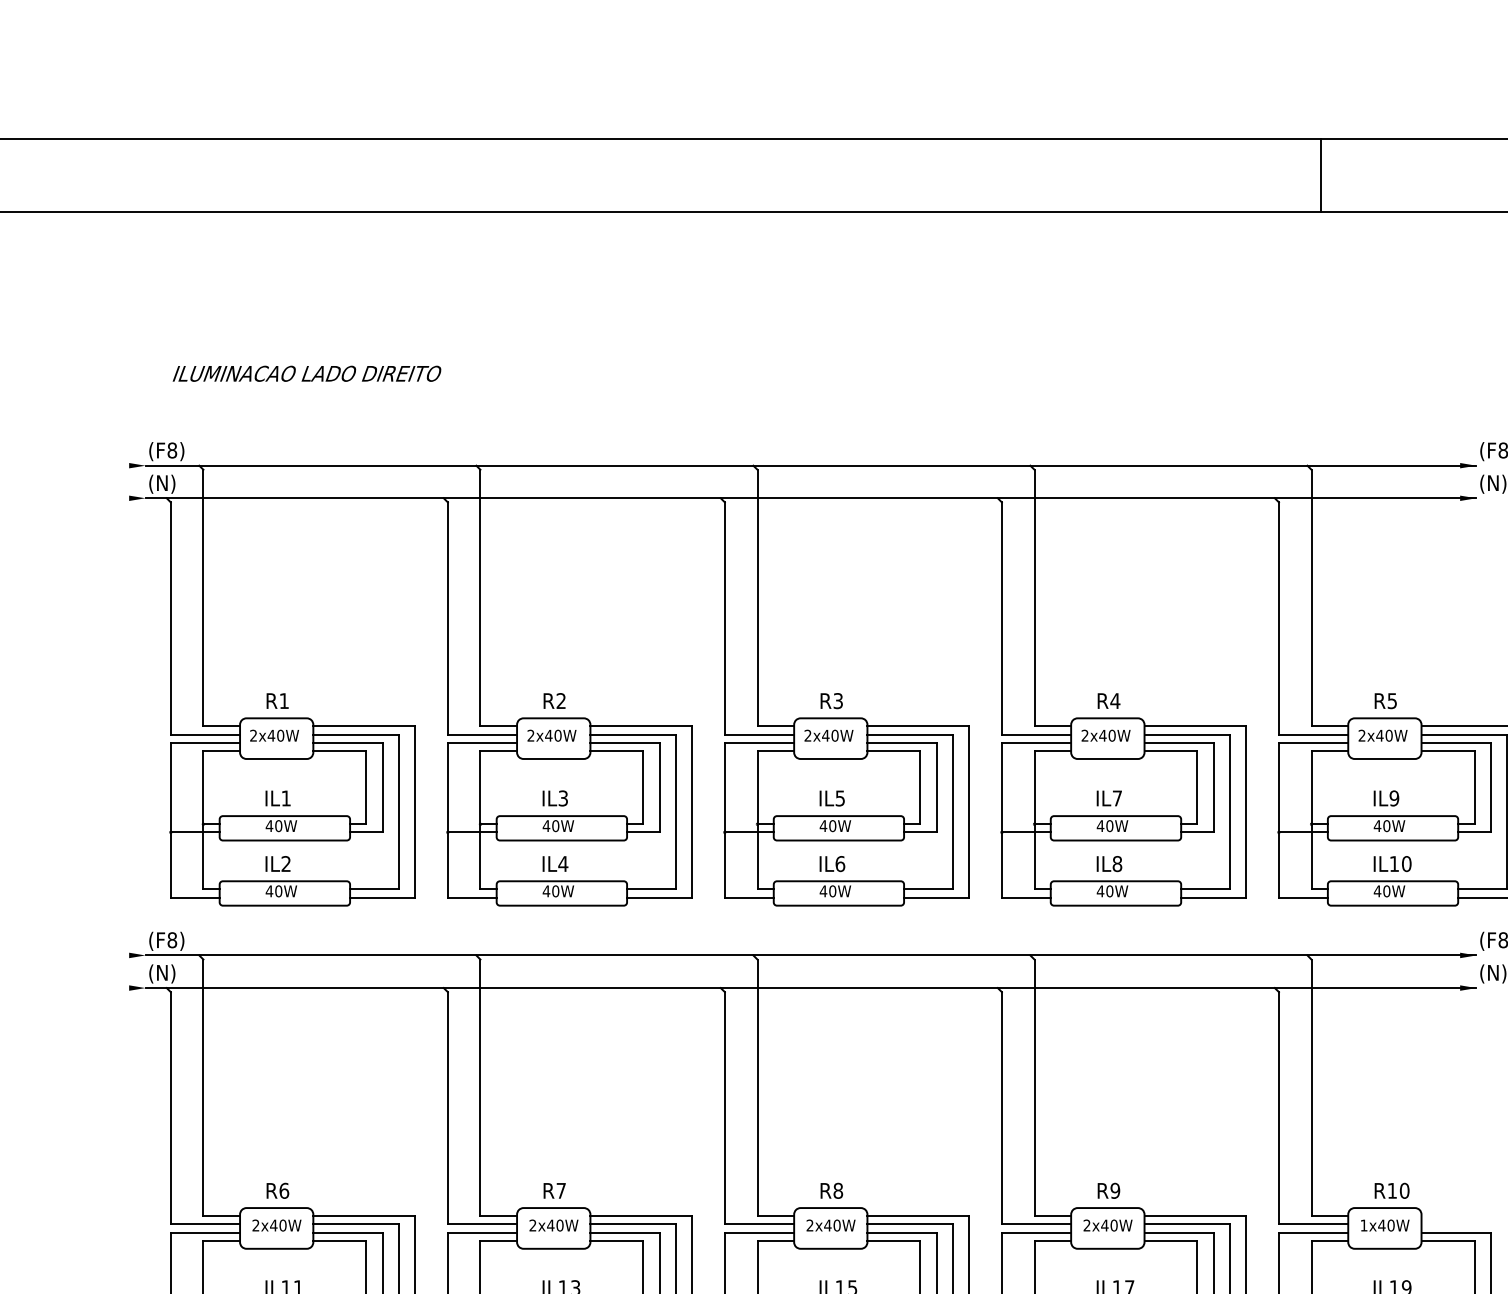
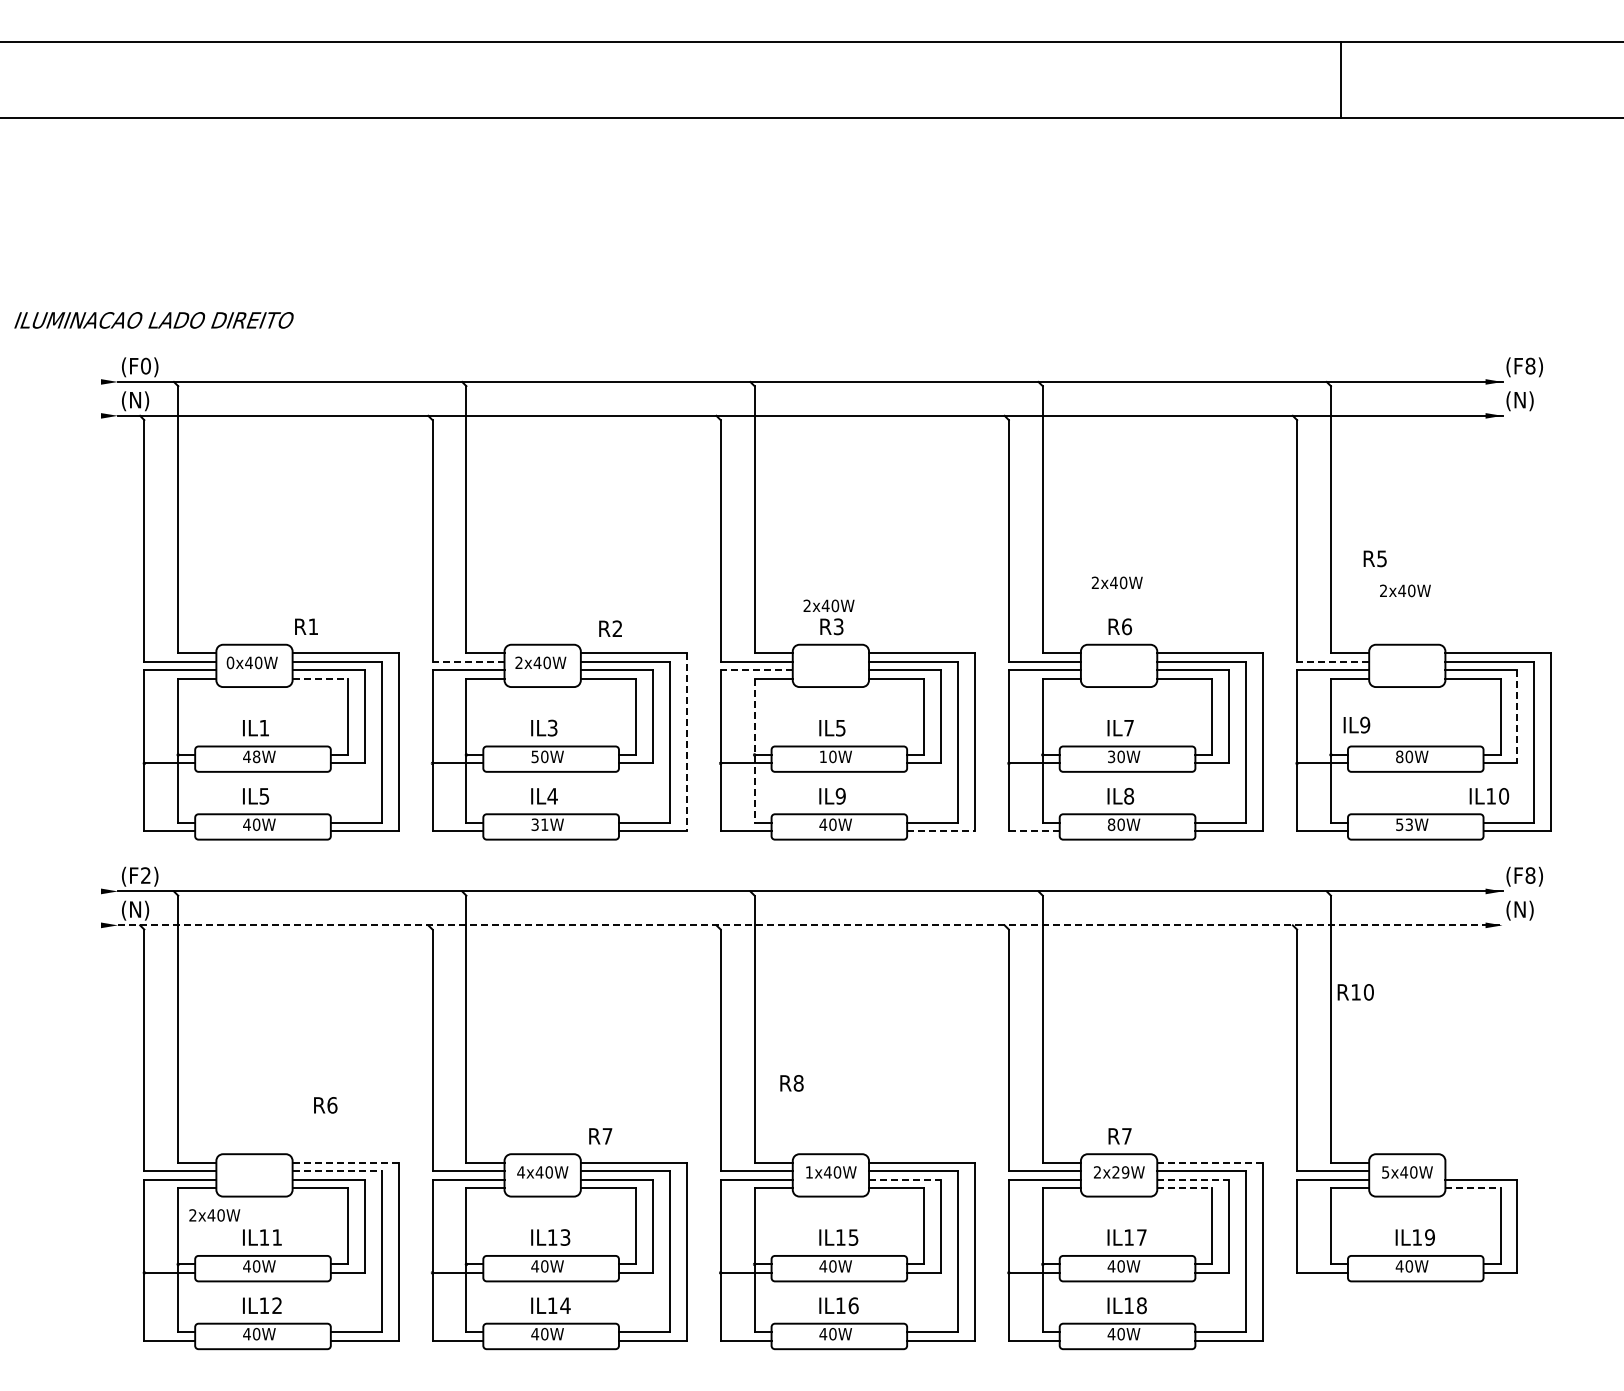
text: (306, 373) -> (153, 320), moved
text: (171, 450) -> (145, 366), (F8) -> (F0)
text: (277, 700) -> (306, 626), moved
text: (554, 700) -> (610, 628), moved
text: (1114, 700) -> (1126, 626), R4 -> R6
text: (1385, 700) -> (1374, 558), moved
line: (482, 734) -> (468, 661), solid -> dashed
line: (1312, 734) -> (1332, 661), solid -> dashed
text: (253, 735) -> (230, 662), 2x40W -> 0x40W
text: (828, 735) -> (828, 605), moved
text: (1105, 735) -> (1116, 582), moved
text: (1383, 735) -> (1405, 590), moved
line: (759, 743) -> (756, 670), solid -> dashed
line: (340, 750) -> (320, 678), solid -> dashed
line: (1490, 787) -> (1517, 716), solid -> dashed
text: (1386, 797) -> (1356, 724), moved
line: (691, 812) -> (686, 742), solid -> dashed
line: (757, 820) -> (754, 751), solid -> dashed
text: (278, 825) -> (256, 756), 40W -> 48W
text: (546, 825) -> (535, 756), 40W -> 50W
text: (823, 825) -> (823, 756), 40W -> 10W
text: (1100, 825) -> (1111, 756), 40W -> 30W
text: (1377, 825) -> (1399, 756), 40W -> 80W
text: (286, 864) -> (264, 796), IL2 -> IL5
text: (840, 864) -> (840, 796), IL6 -> IL9
text: (1392, 864) -> (1489, 796), moved
text: (550, 891) -> (539, 824), 40W -> 31W
text: (1100, 891) -> (1111, 824), 40W -> 80W
text: (1382, 891) -> (1404, 824), 40W -> 53W
line: (937, 897) -> (941, 831), solid -> dashed
line: (1025, 897) -> (1033, 831), solid -> dashed
text: (171, 940) -> (145, 875), (F8) -> (F2)
line: (811, 988) -> (810, 925), solid -> dashed
text: (277, 1191) -> (325, 1105), moved
text: (554, 1191) -> (600, 1136), moved
text: (831, 1191) -> (791, 1083), moved
text: (1114, 1191) -> (1126, 1136), R9 -> R7
text: (1391, 1191) -> (1355, 992), moved
line: (365, 1216) -> (346, 1162), solid -> dashed
line: (1195, 1216) -> (1210, 1162), solid -> dashed
line: (356, 1224) -> (337, 1171), solid -> dashed
text: (276, 1225) -> (214, 1215), moved
text: (532, 1225) -> (520, 1172), 2x40W -> 4x40W
text: (809, 1225) -> (808, 1172), 2x40W -> 1x40W
text: (1109, 1225) -> (1120, 1172), 2x40W -> 2x29W
text: (1363, 1225) -> (1385, 1172), 1x40W -> 5x40W
line: (902, 1232) -> (905, 1179), solid -> dashed
line: (1179, 1232) -> (1193, 1179), solid -> dashed
line: (1170, 1241) -> (1184, 1188), solid -> dashed
line: (1447, 1241) -> (1472, 1188), solid -> dashed

